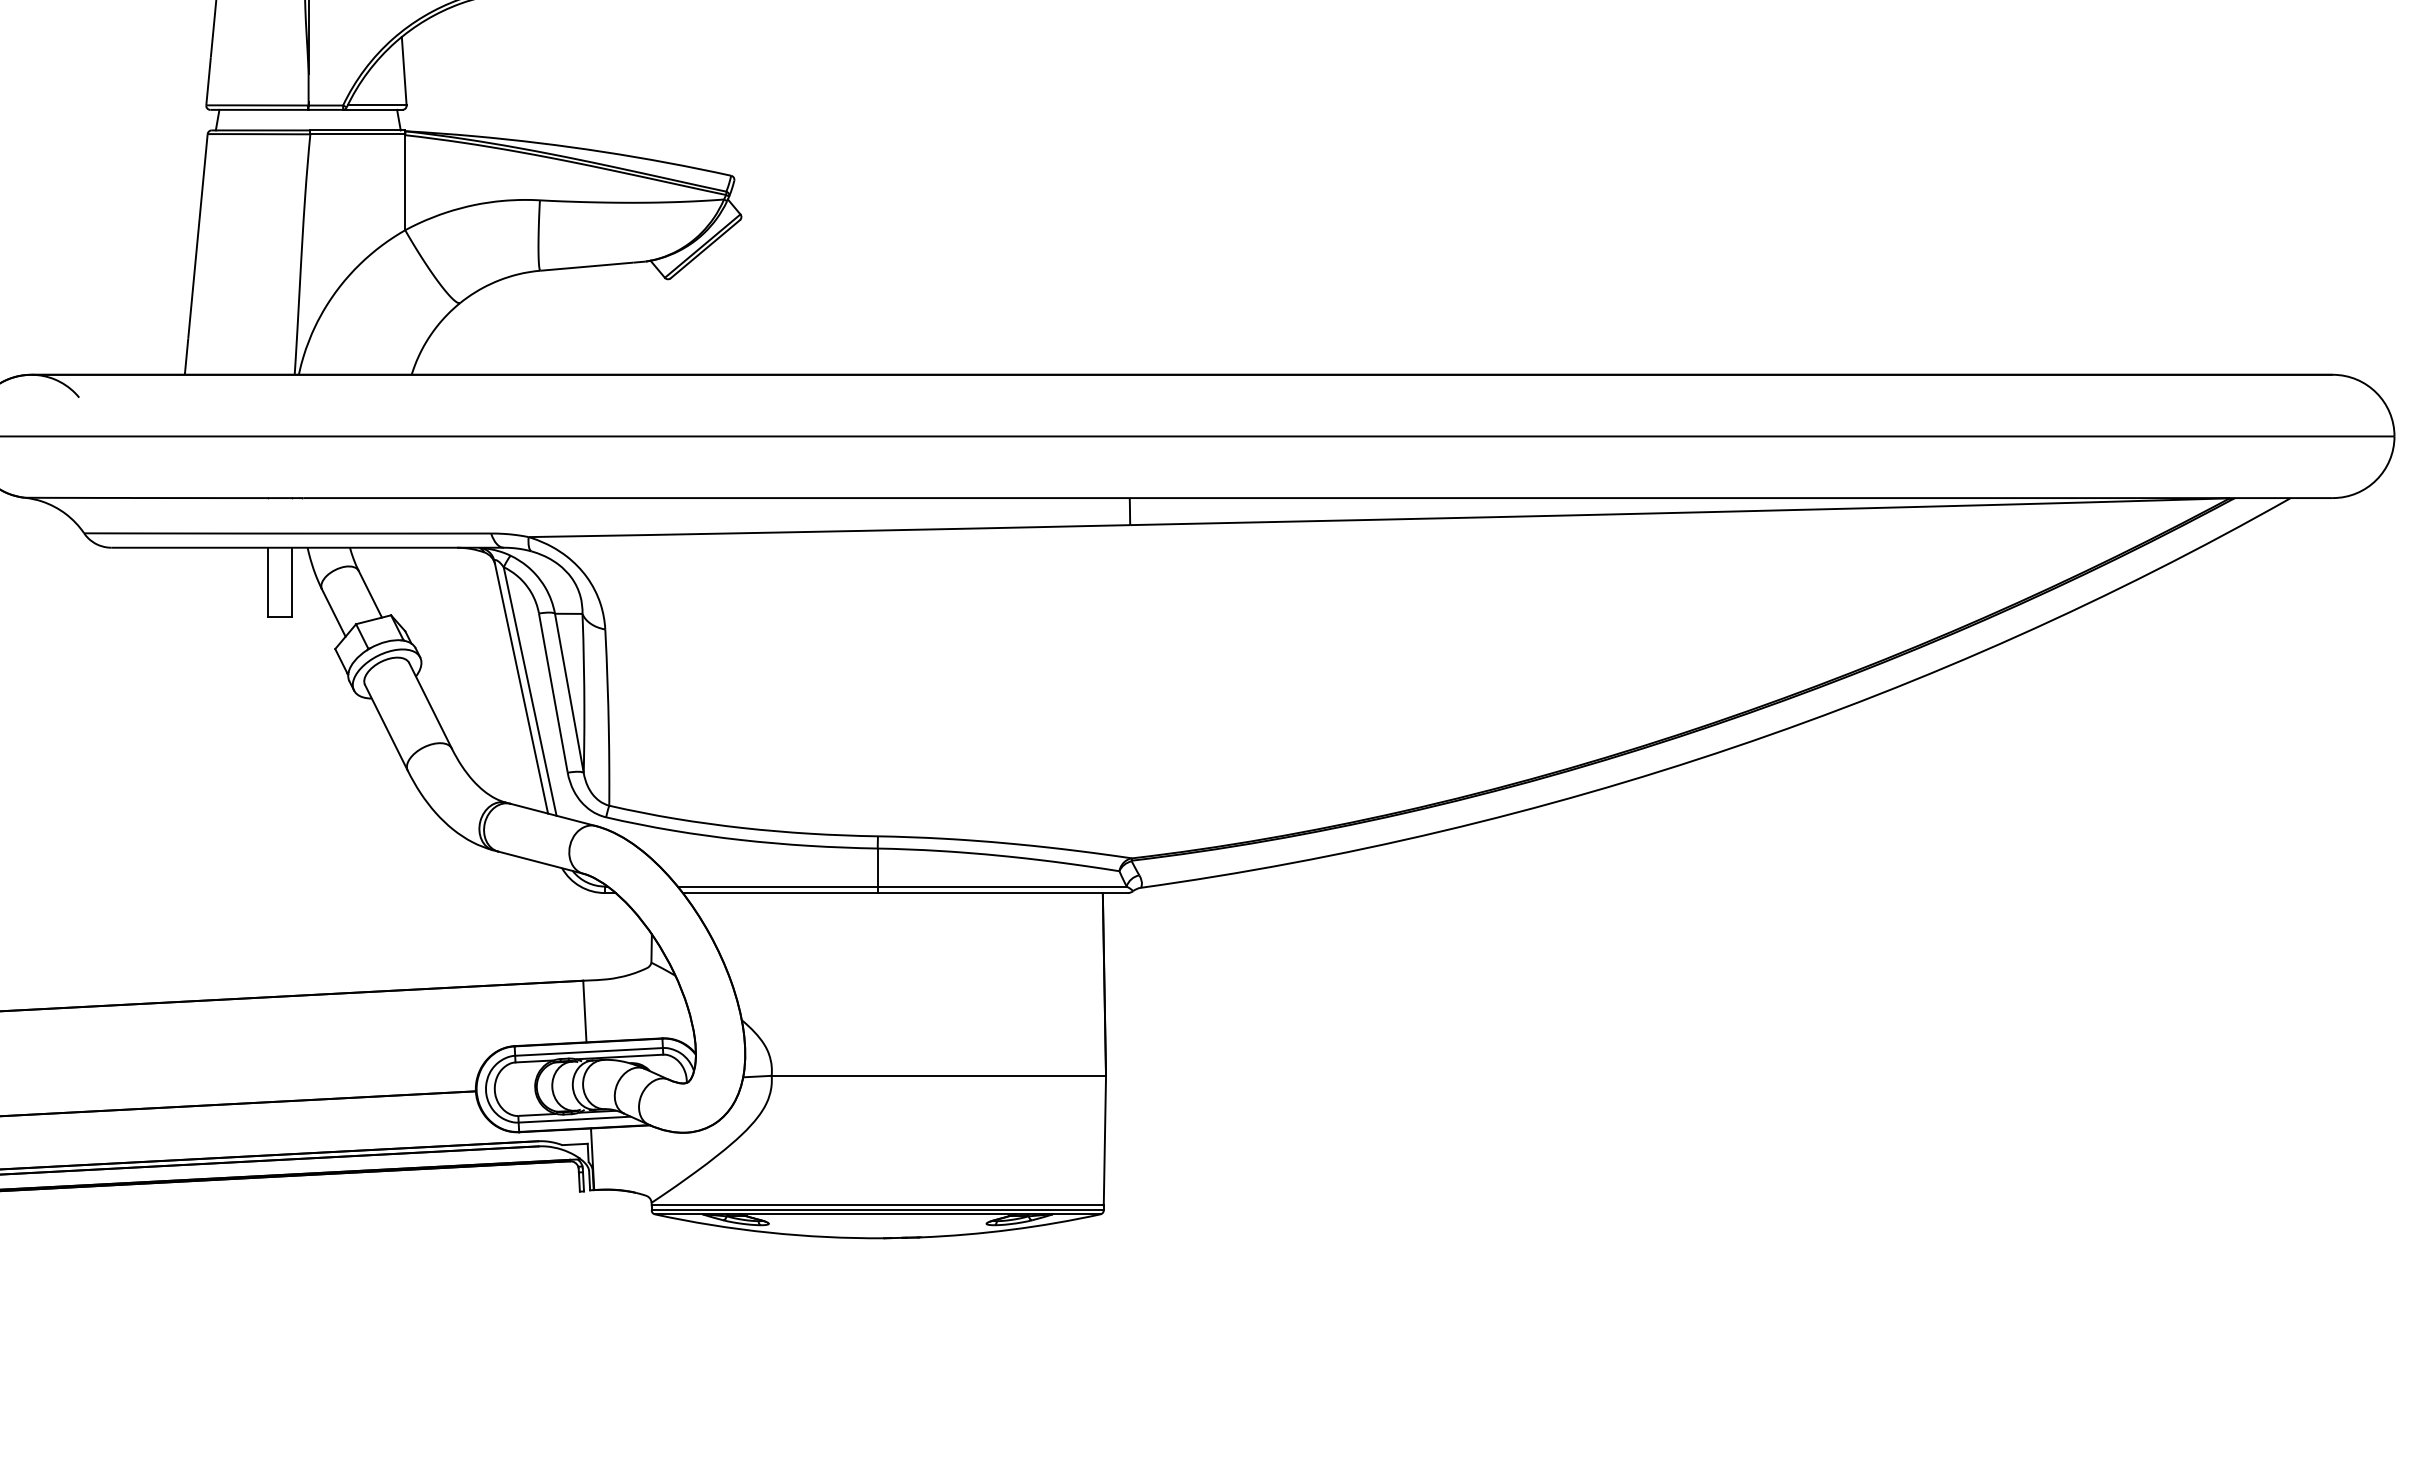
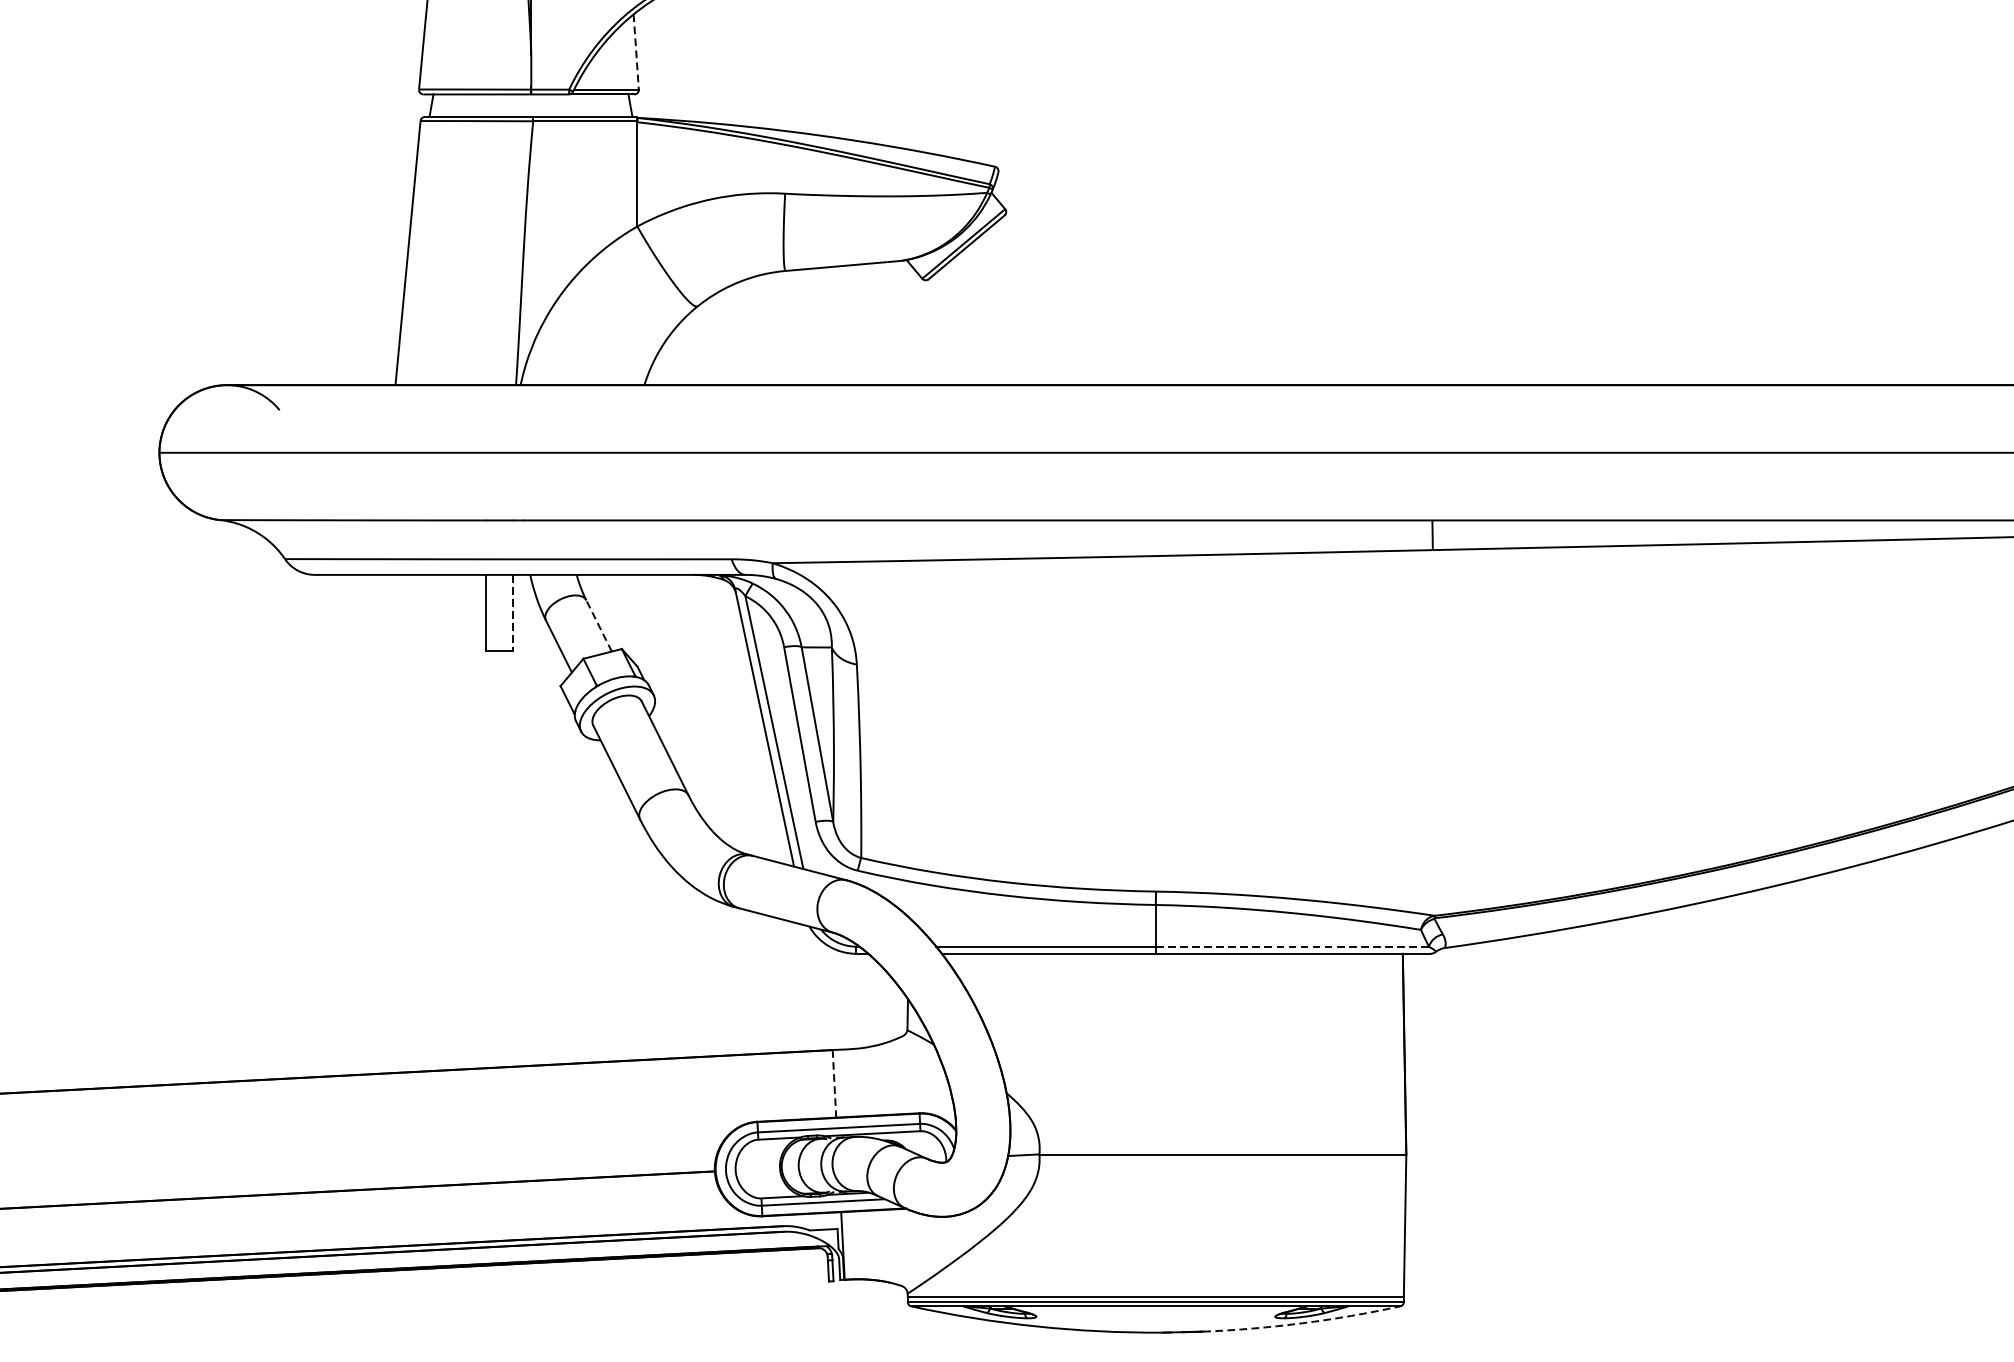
line: (404, 71) -> (636, 52), solid -> dashed
line: (292, 582) -> (513, 613), solid -> dashed
line: (370, 593) -> (599, 625), solid -> dashed
line: (1002, 886) -> (1292, 946), solid -> dashed
line: (584, 1011) -> (834, 1083), solid -> dashed
arc: (1011, 1229) -> (1302, 1323), solid -> dashed

